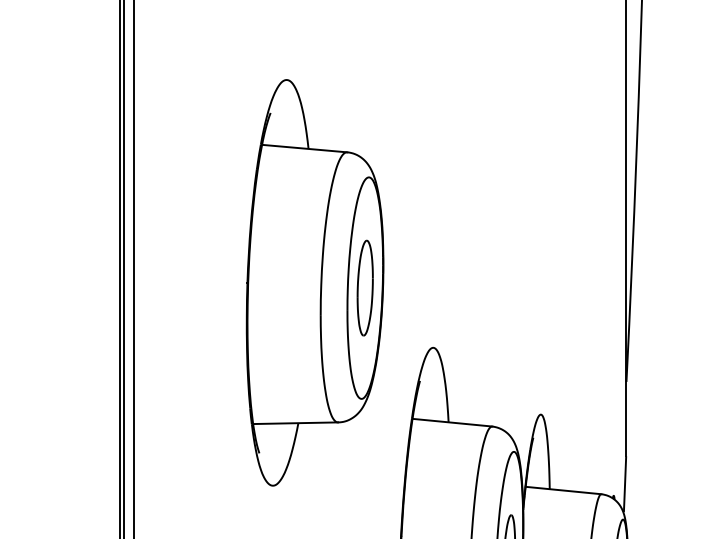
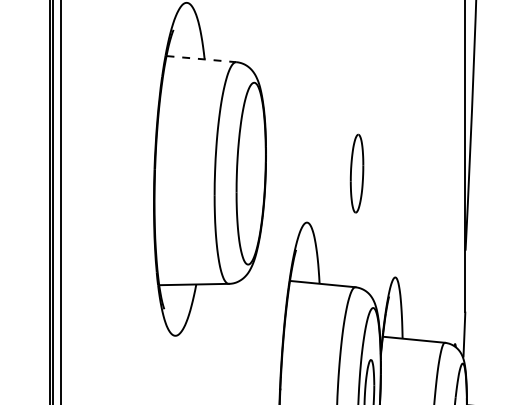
line: (304, 148) -> (201, 59), solid -> dashed
part: (364, 287) -> (356, 173), moved

